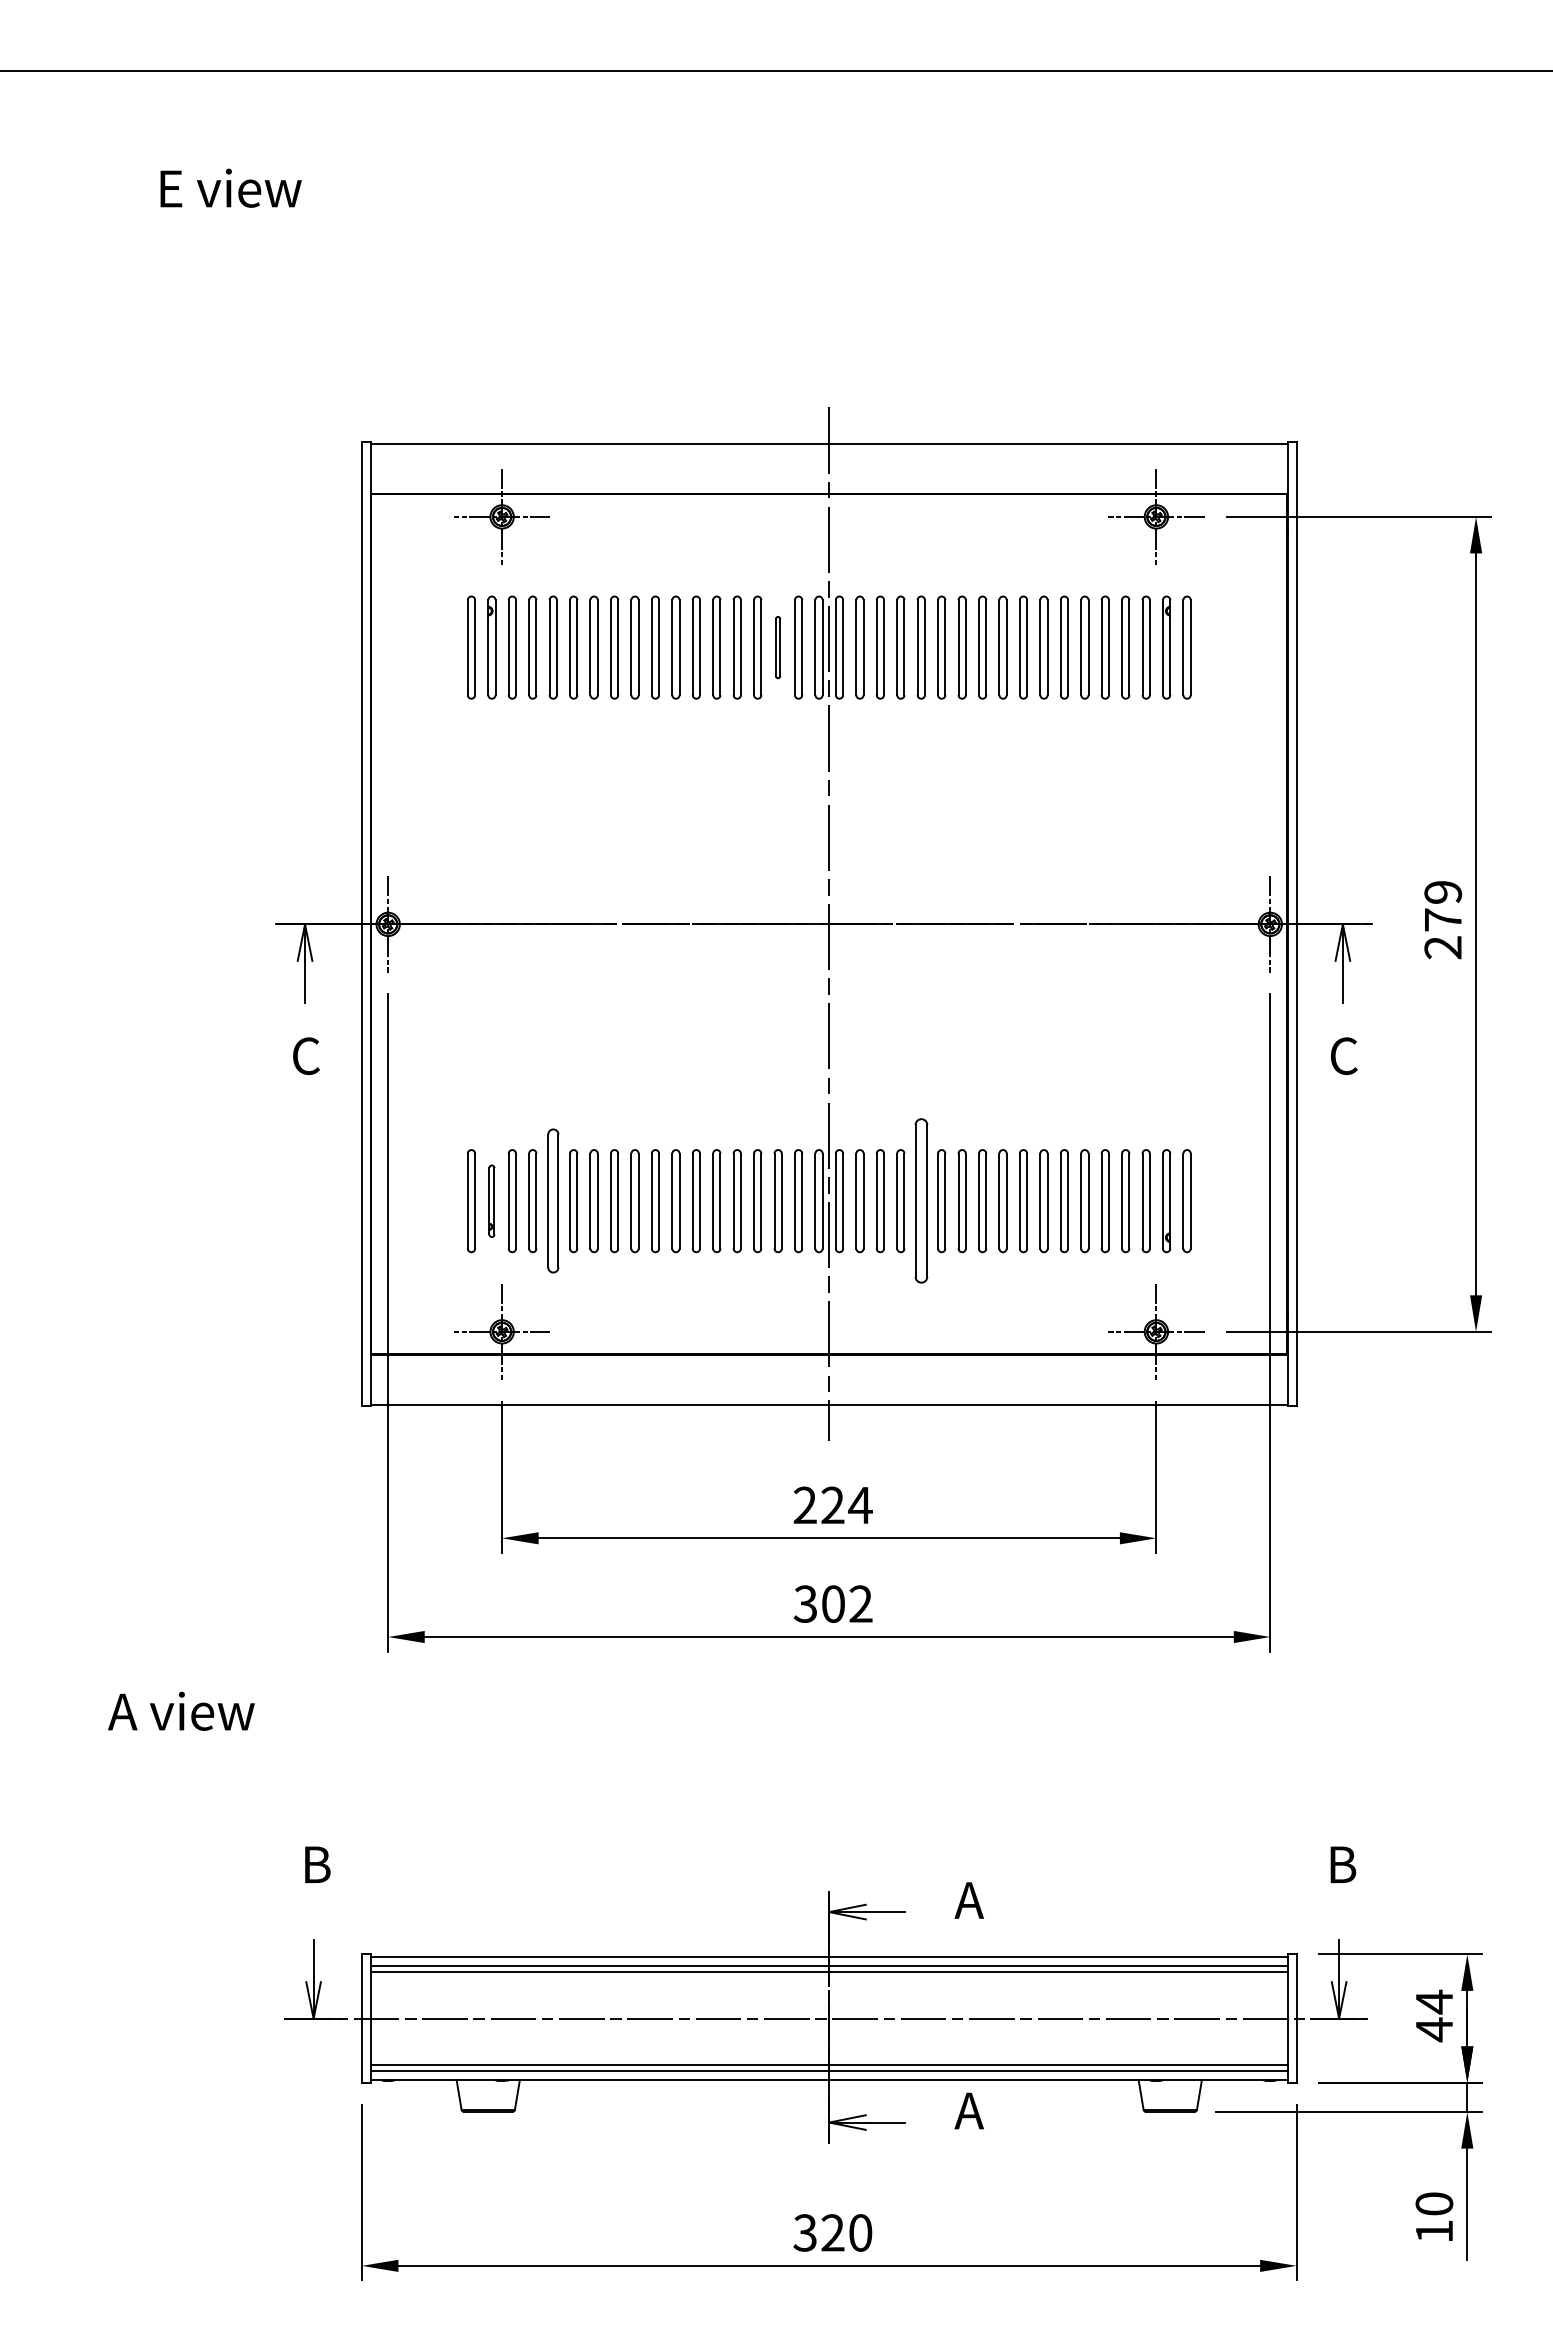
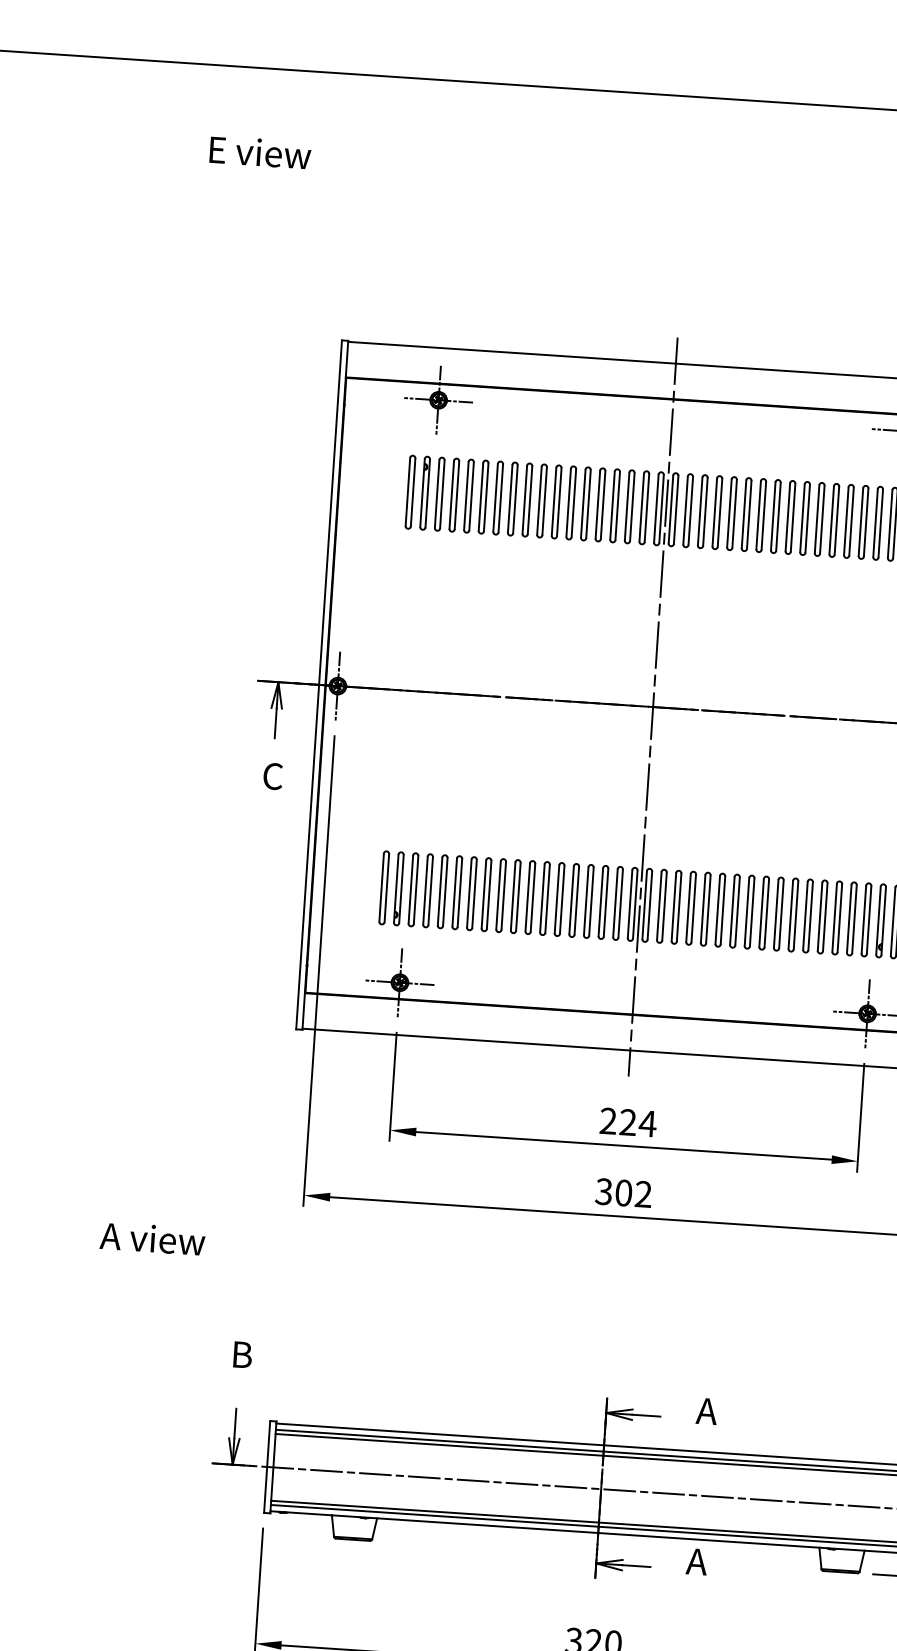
part: (777, 647) -> (629, 506), size x1.67
part: (491, 1201) -> (398, 889), size x1.43
part: (552, 1201) -> (442, 891), size x0.71
part: (920, 1201) -> (705, 909), size x0.62

